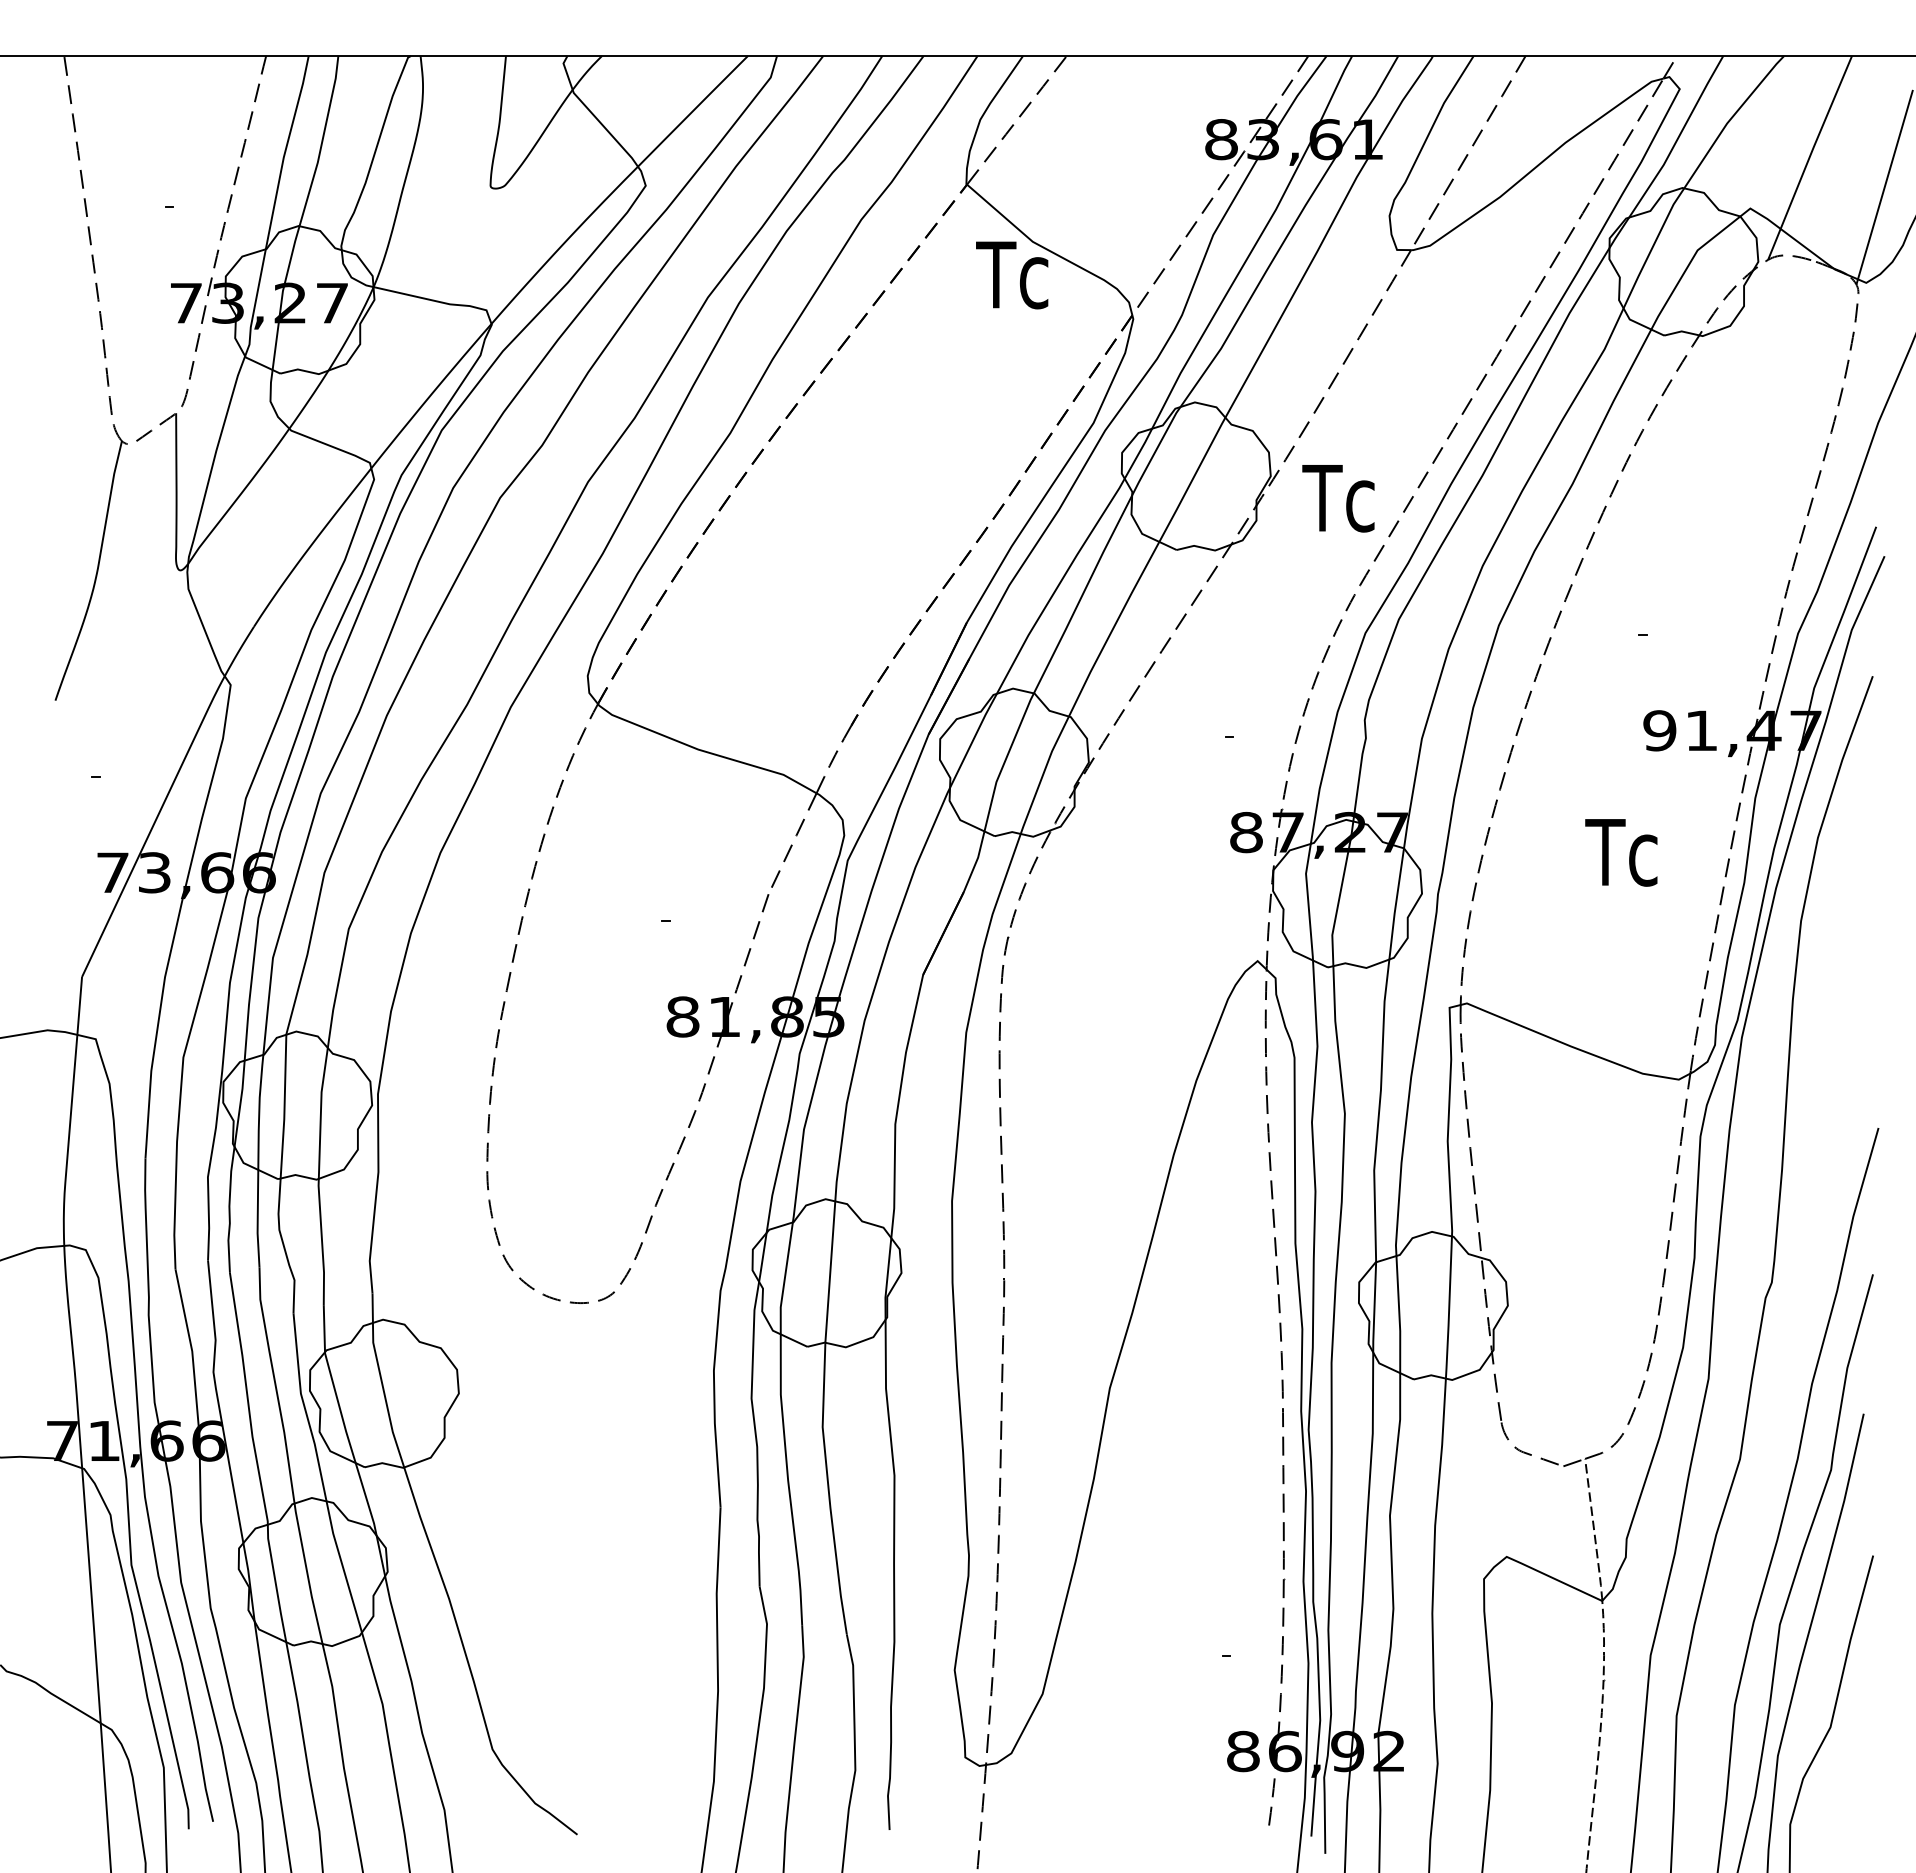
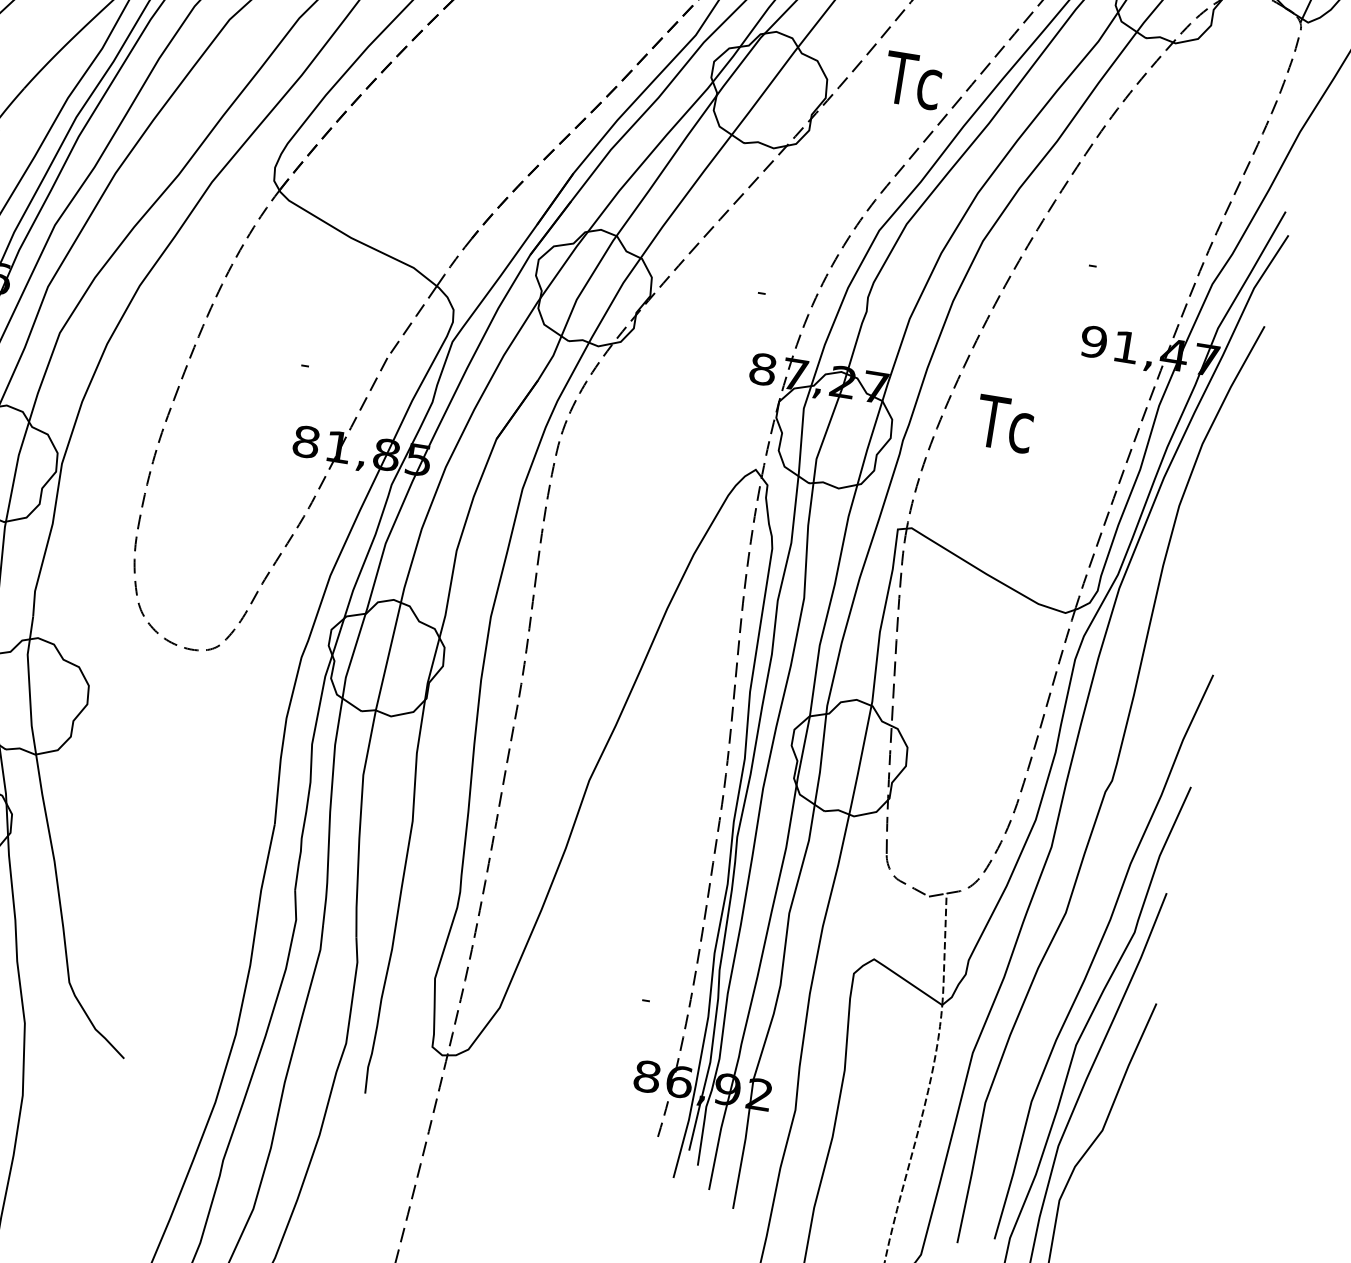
text: (1338, 498) -> (912, 80), moved
text: (1621, 852) -> (1004, 423), moved

